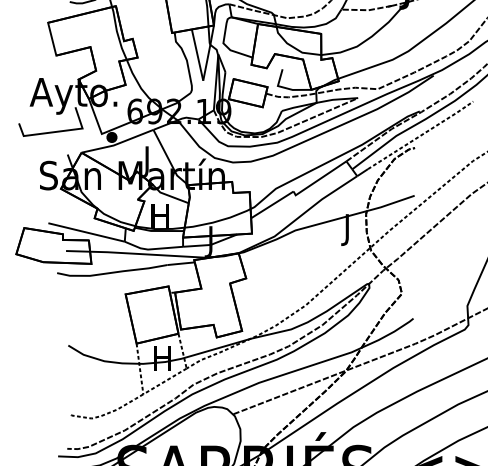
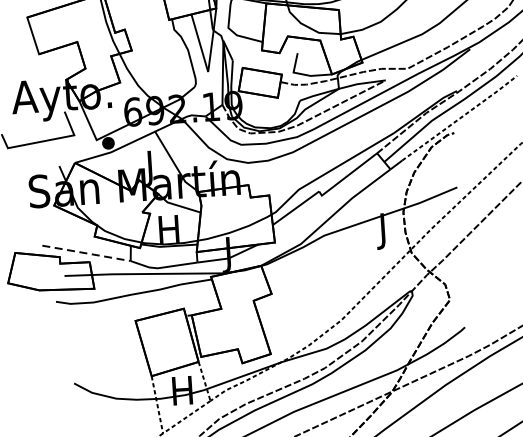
line: (87, 232) -> (87, 253), solid -> dashed

